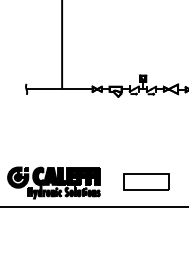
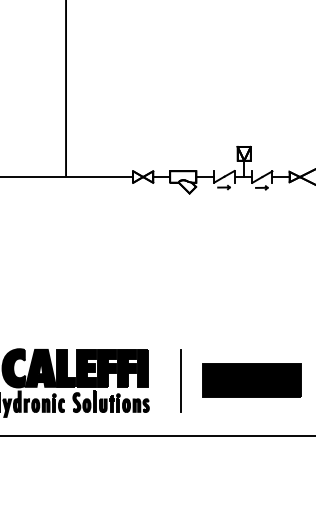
line: (113, 181) -> (178, 379), added
fill: (146, 181) -> (251, 379), added

